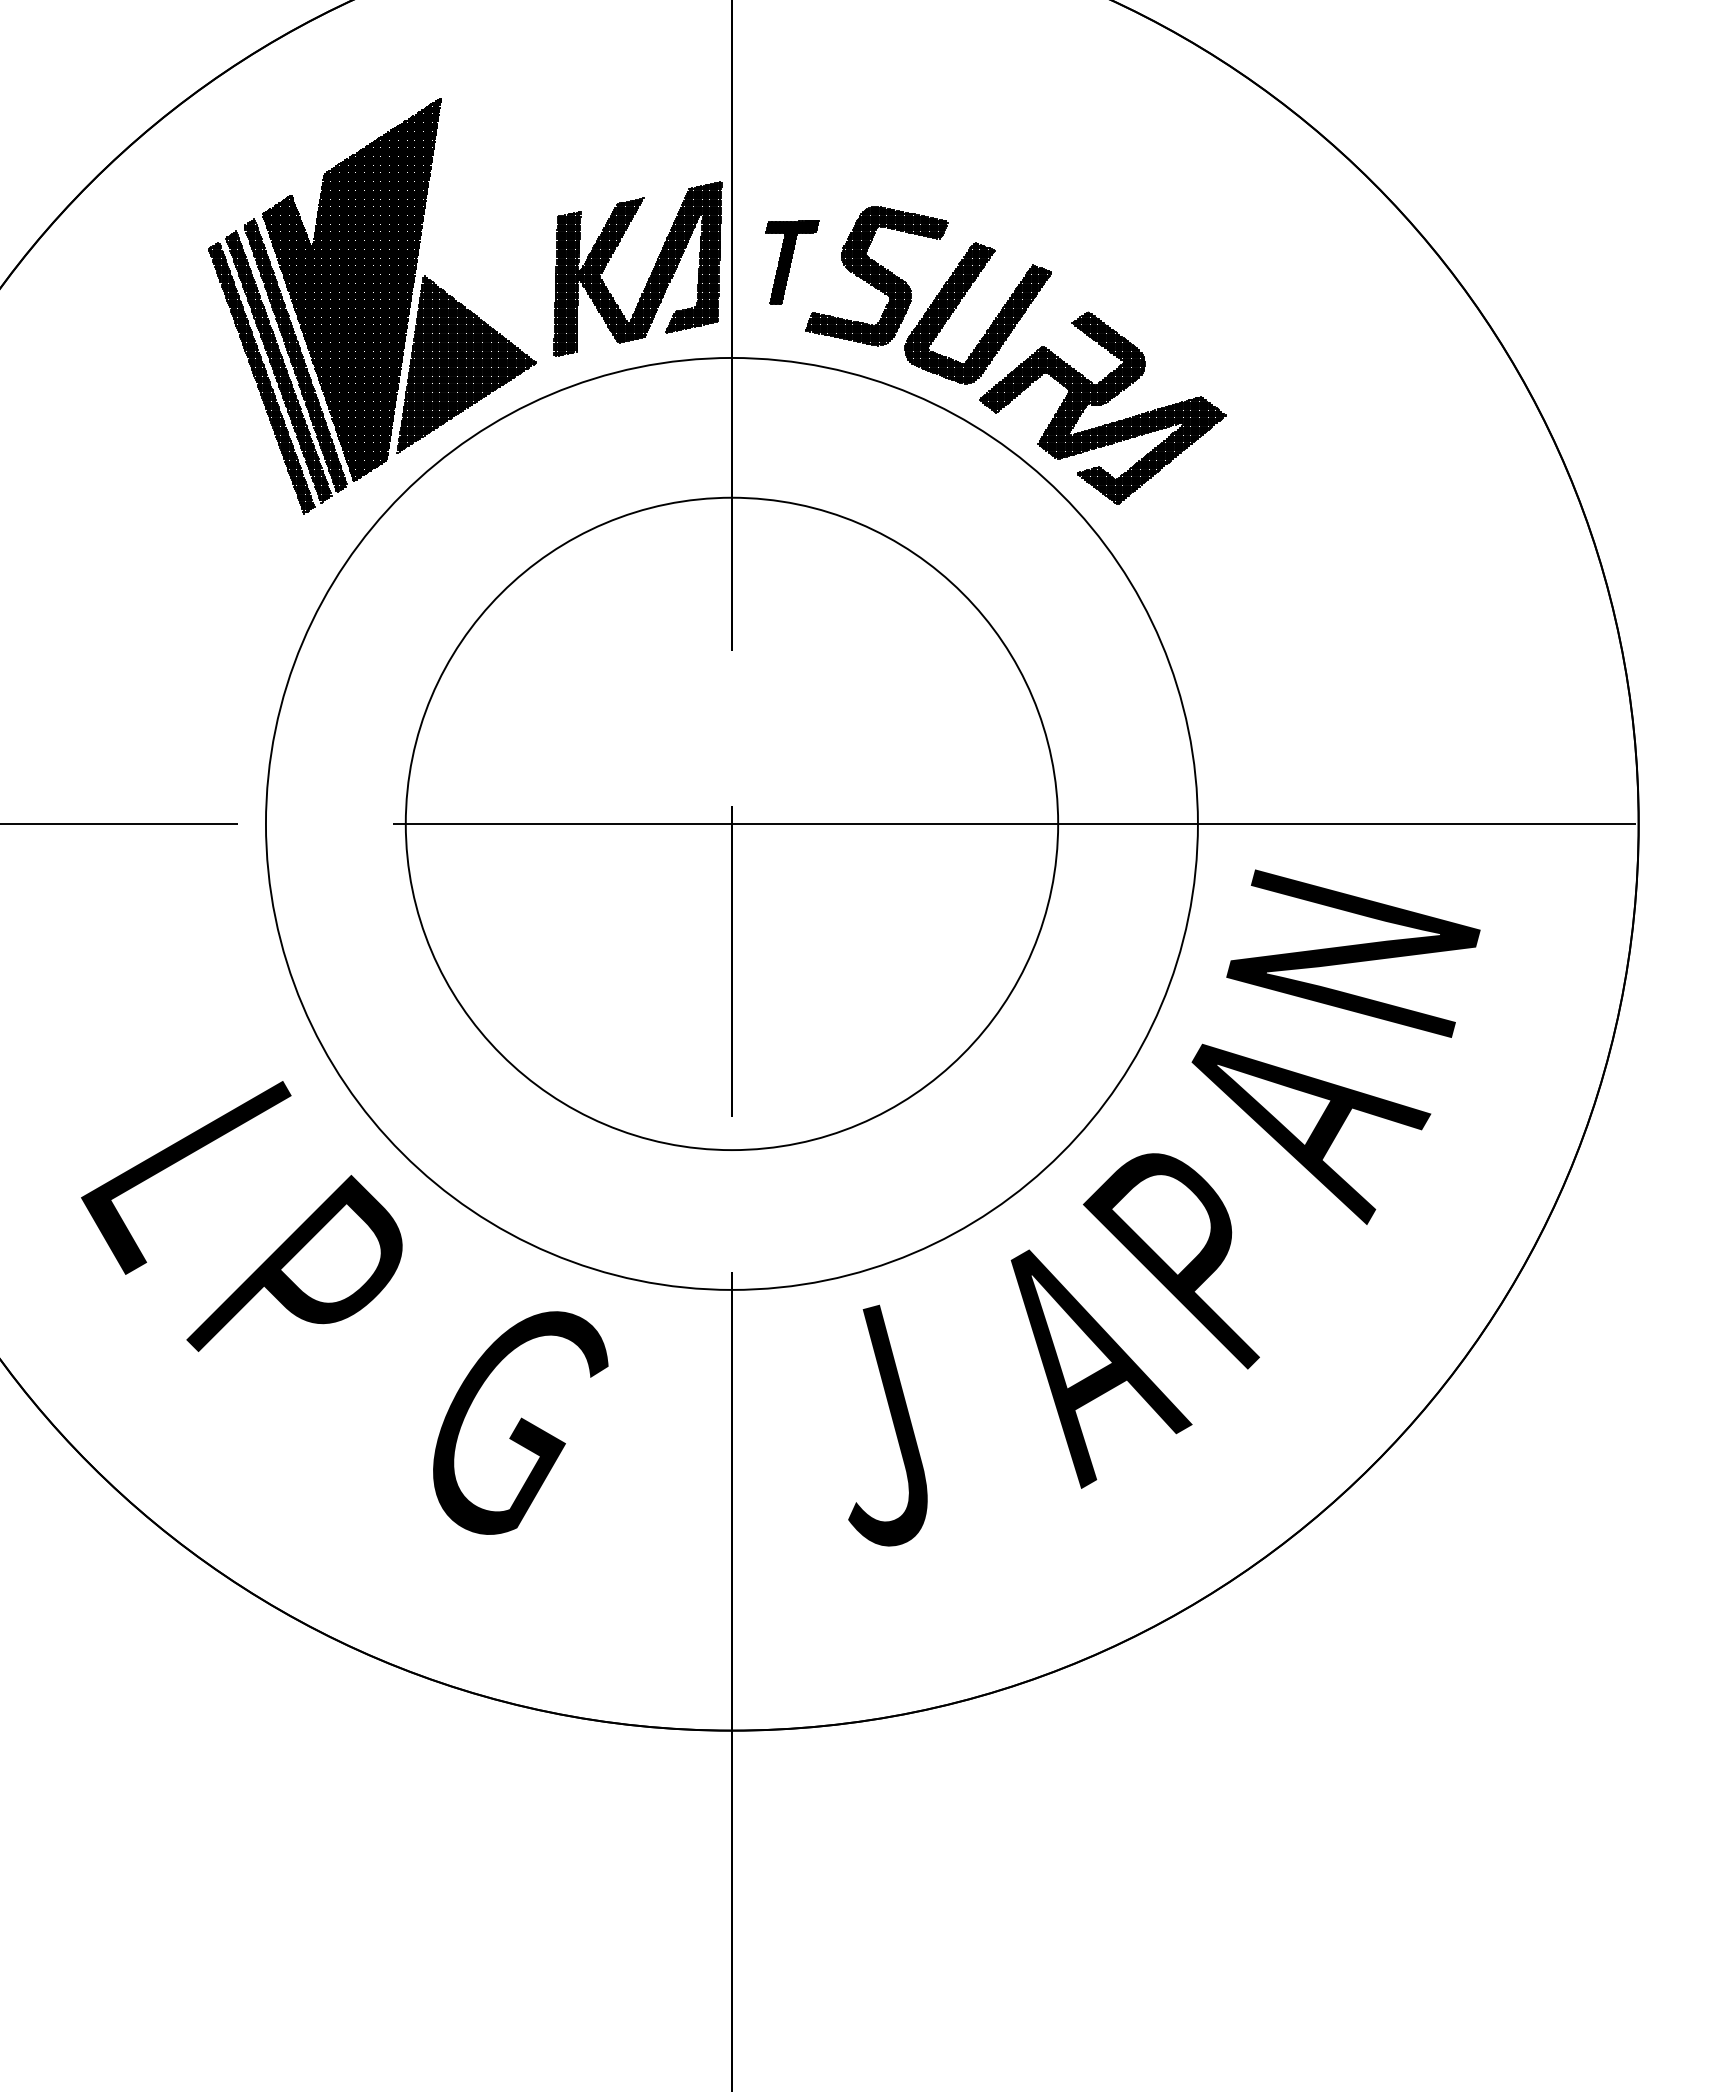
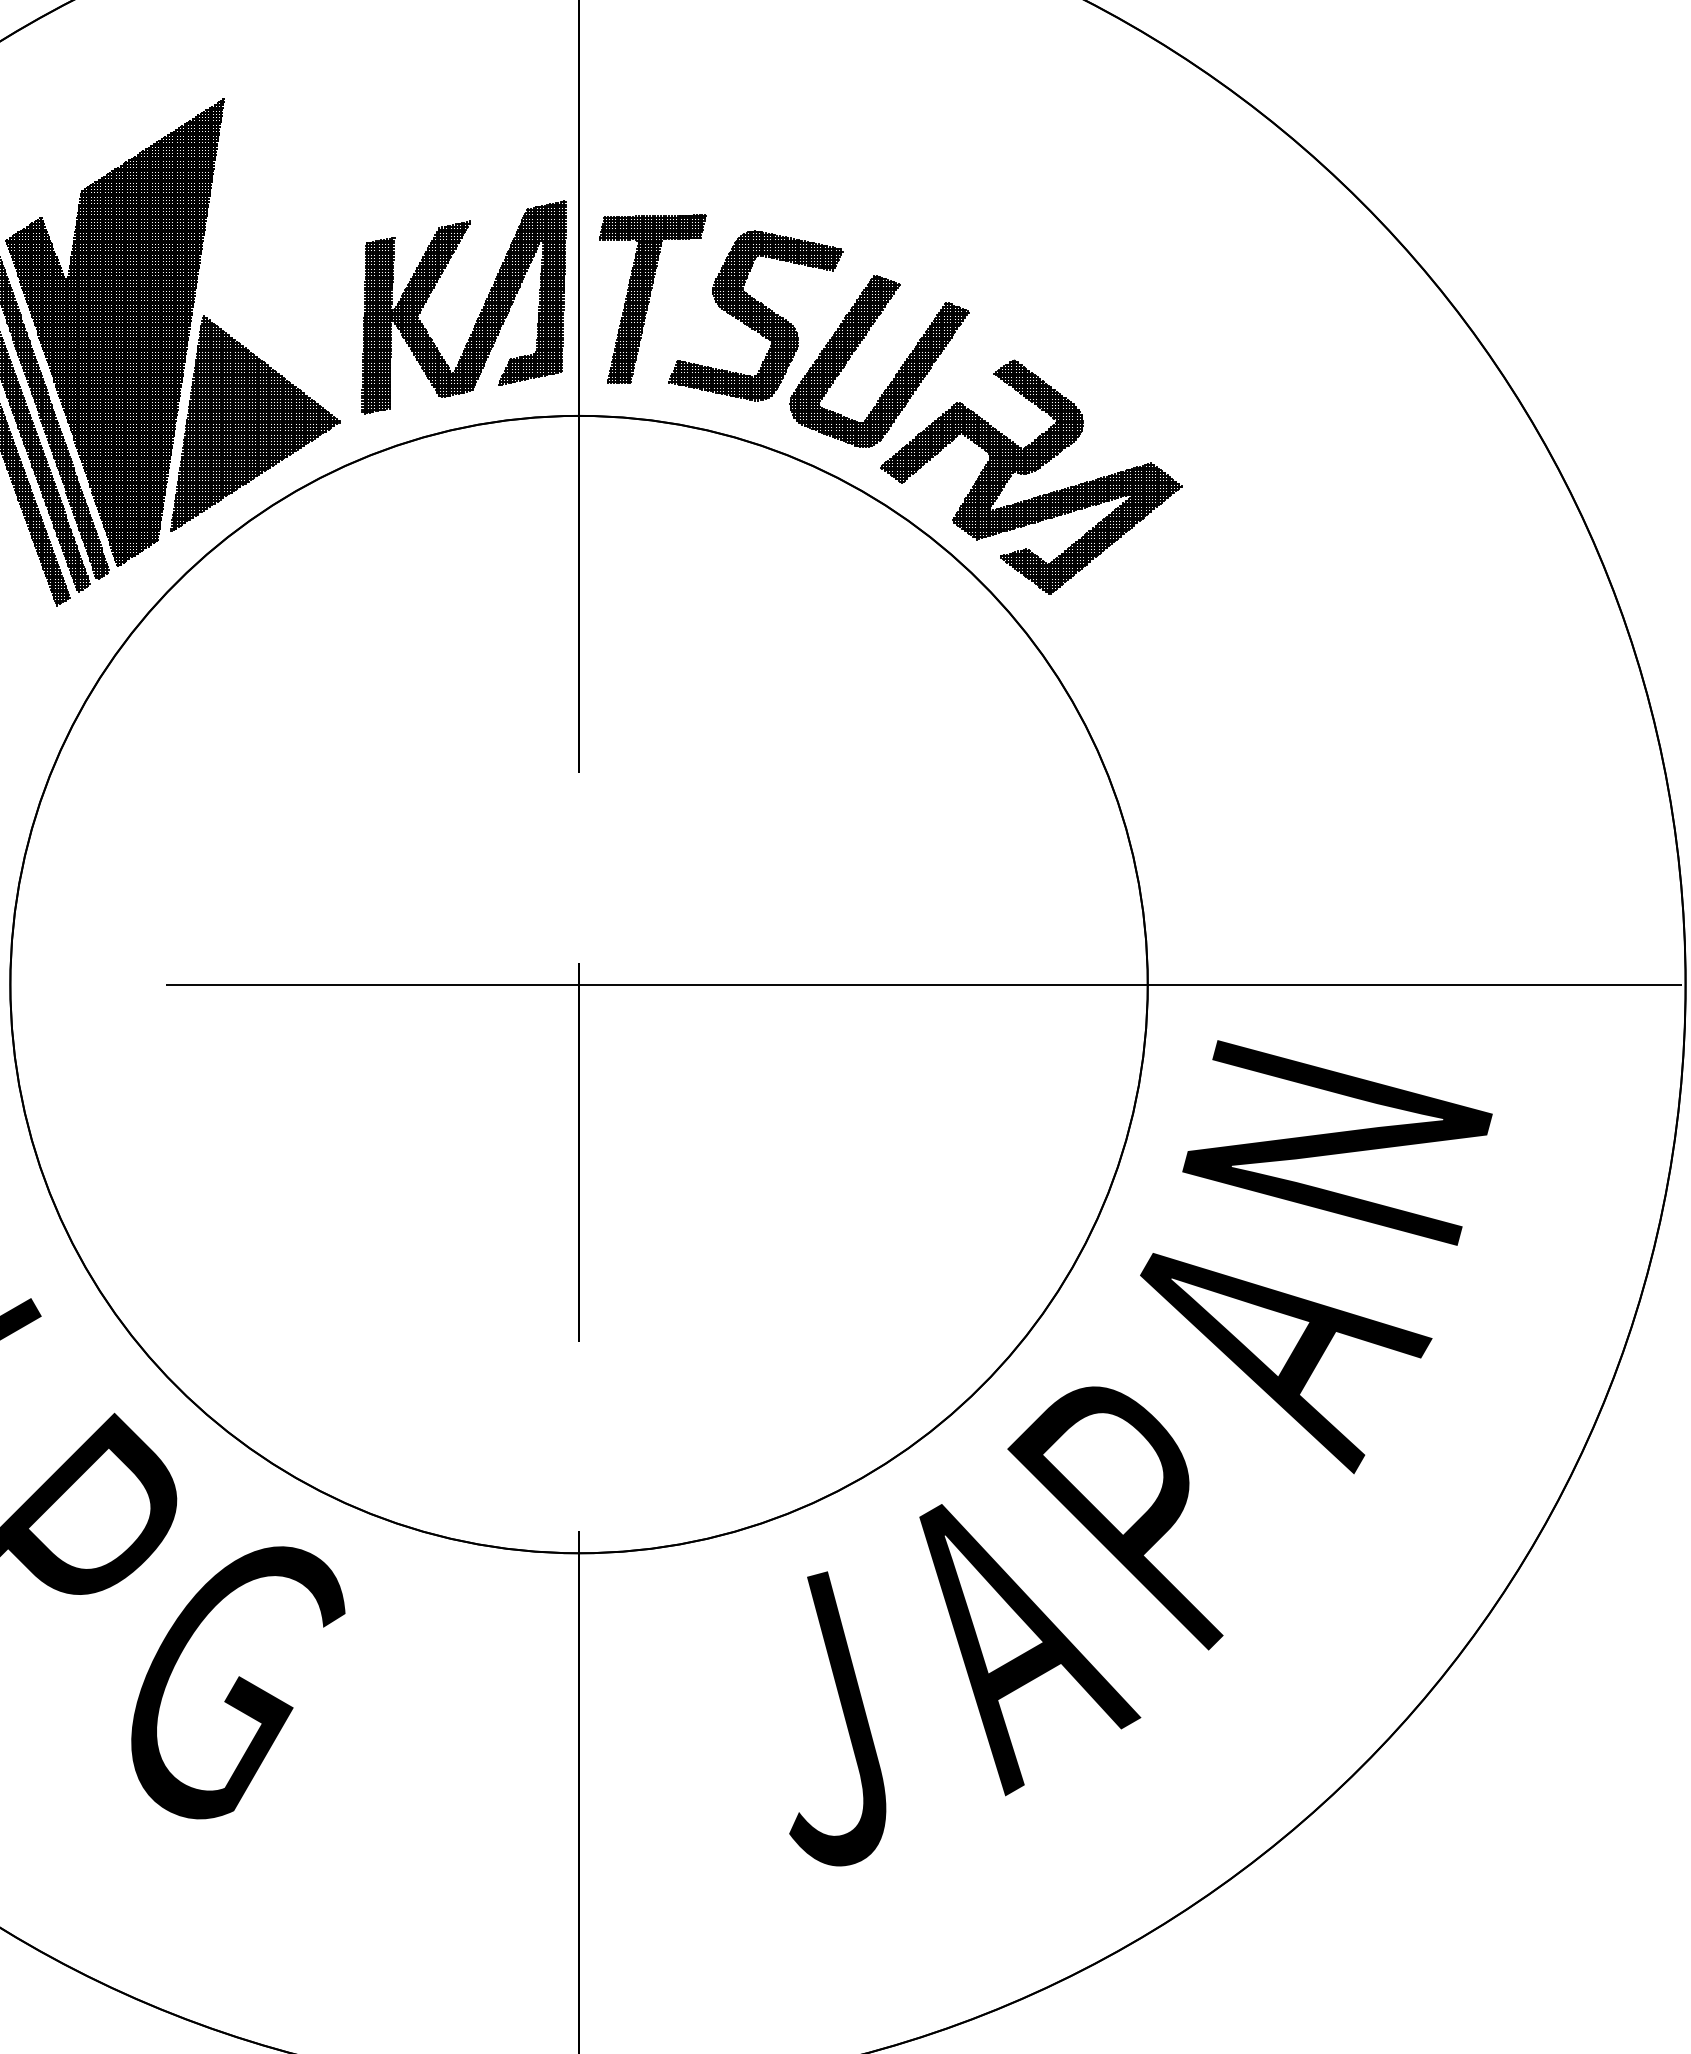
part: (792, 262) -> (652, 299), size x1.67
circle: (731, 823) -> (578, 984), size x1.43
text: (520, 1422) -> (237, 1682), moved
text: (887, 1425) -> (837, 1718), moved

